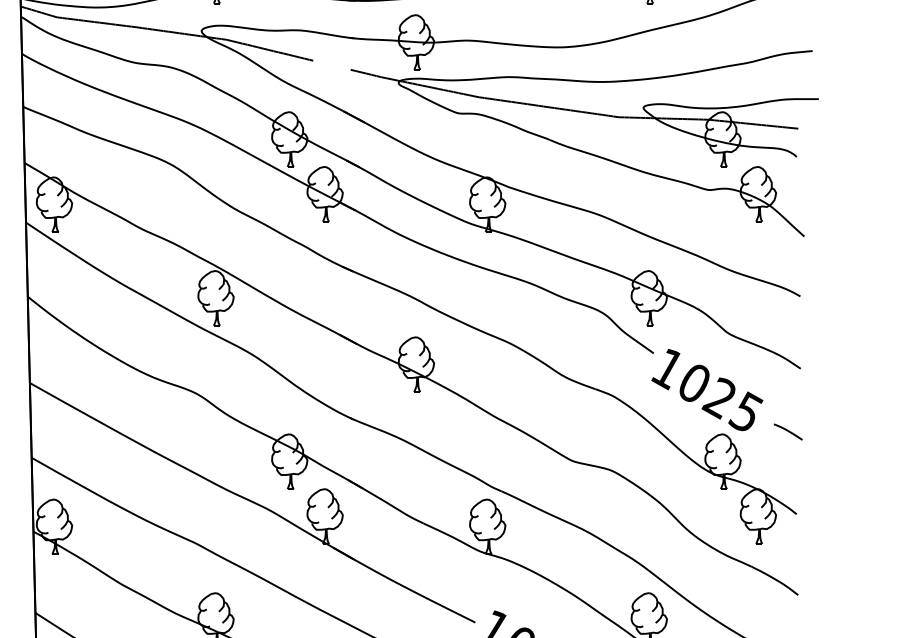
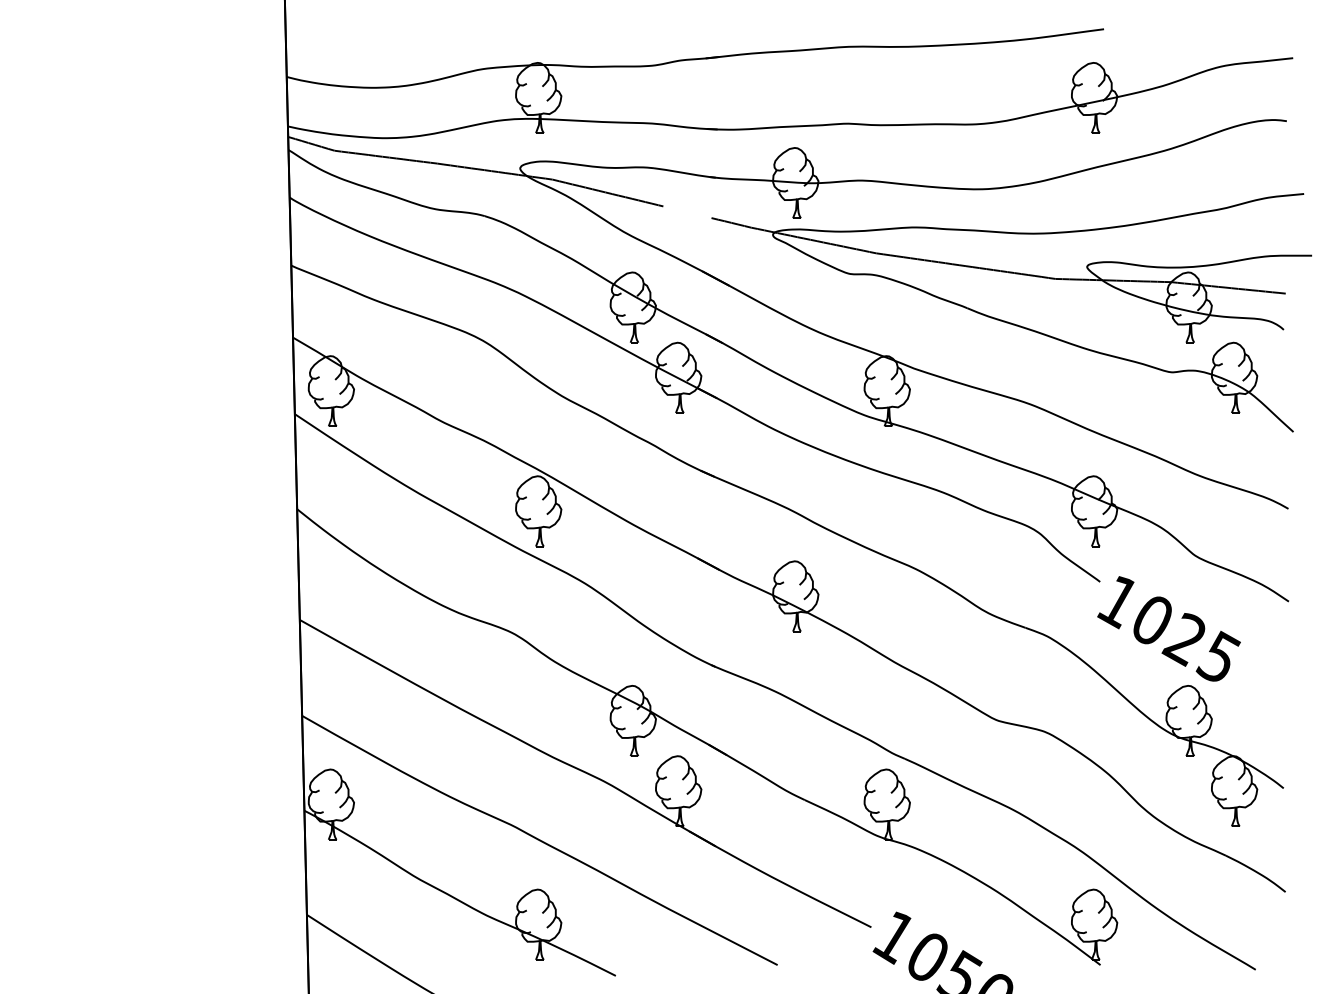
curve: (787, 431) -> (1272, 682), removed

